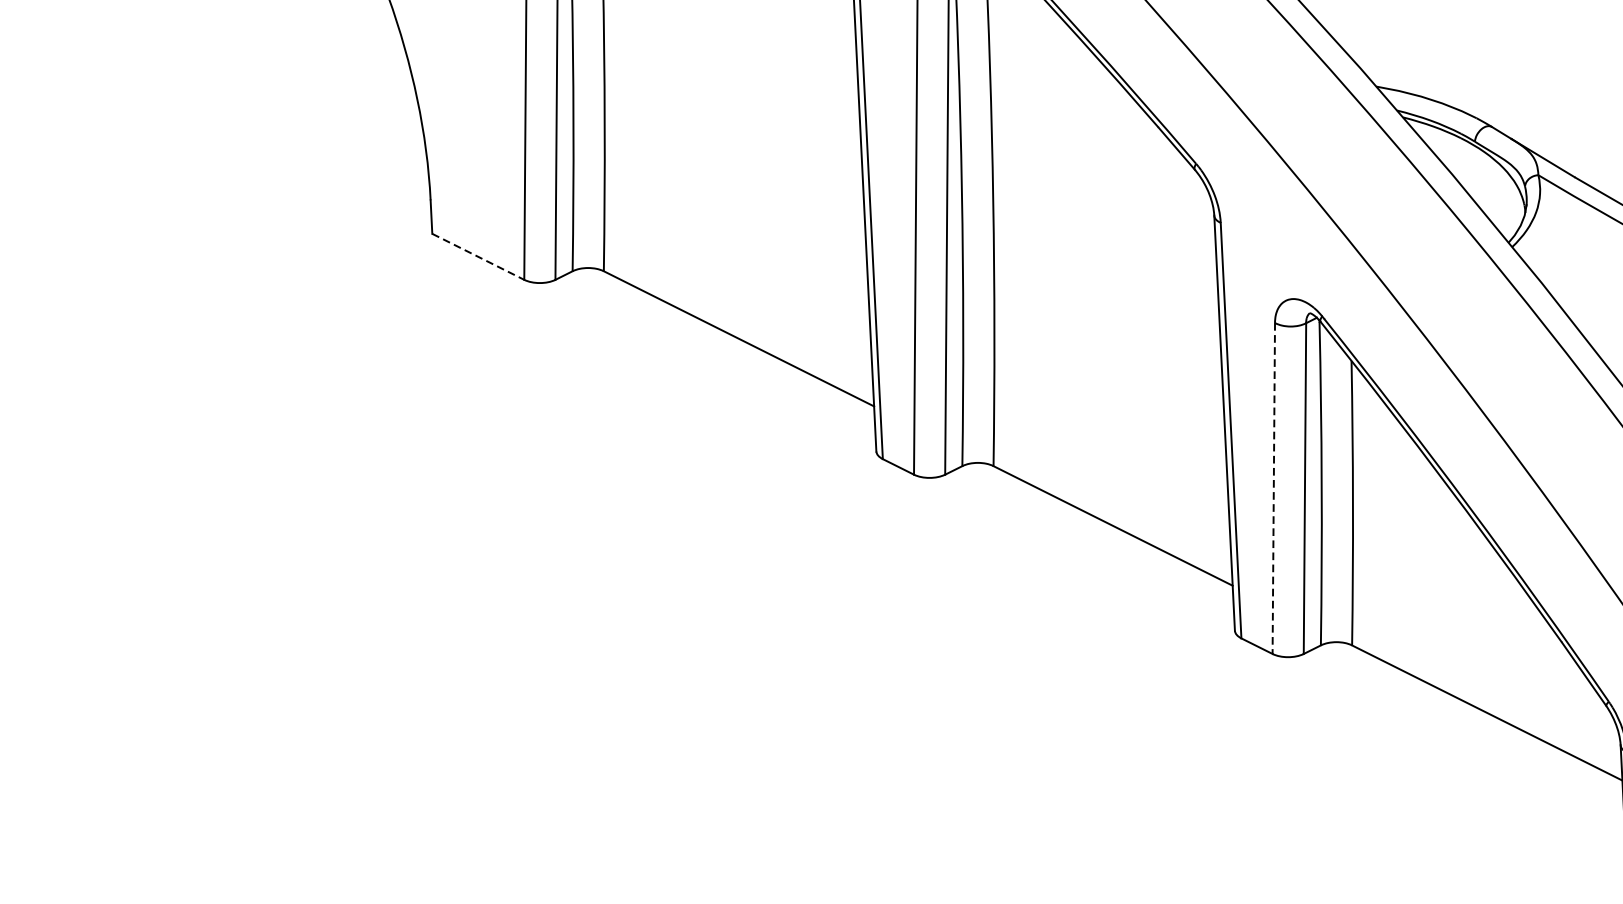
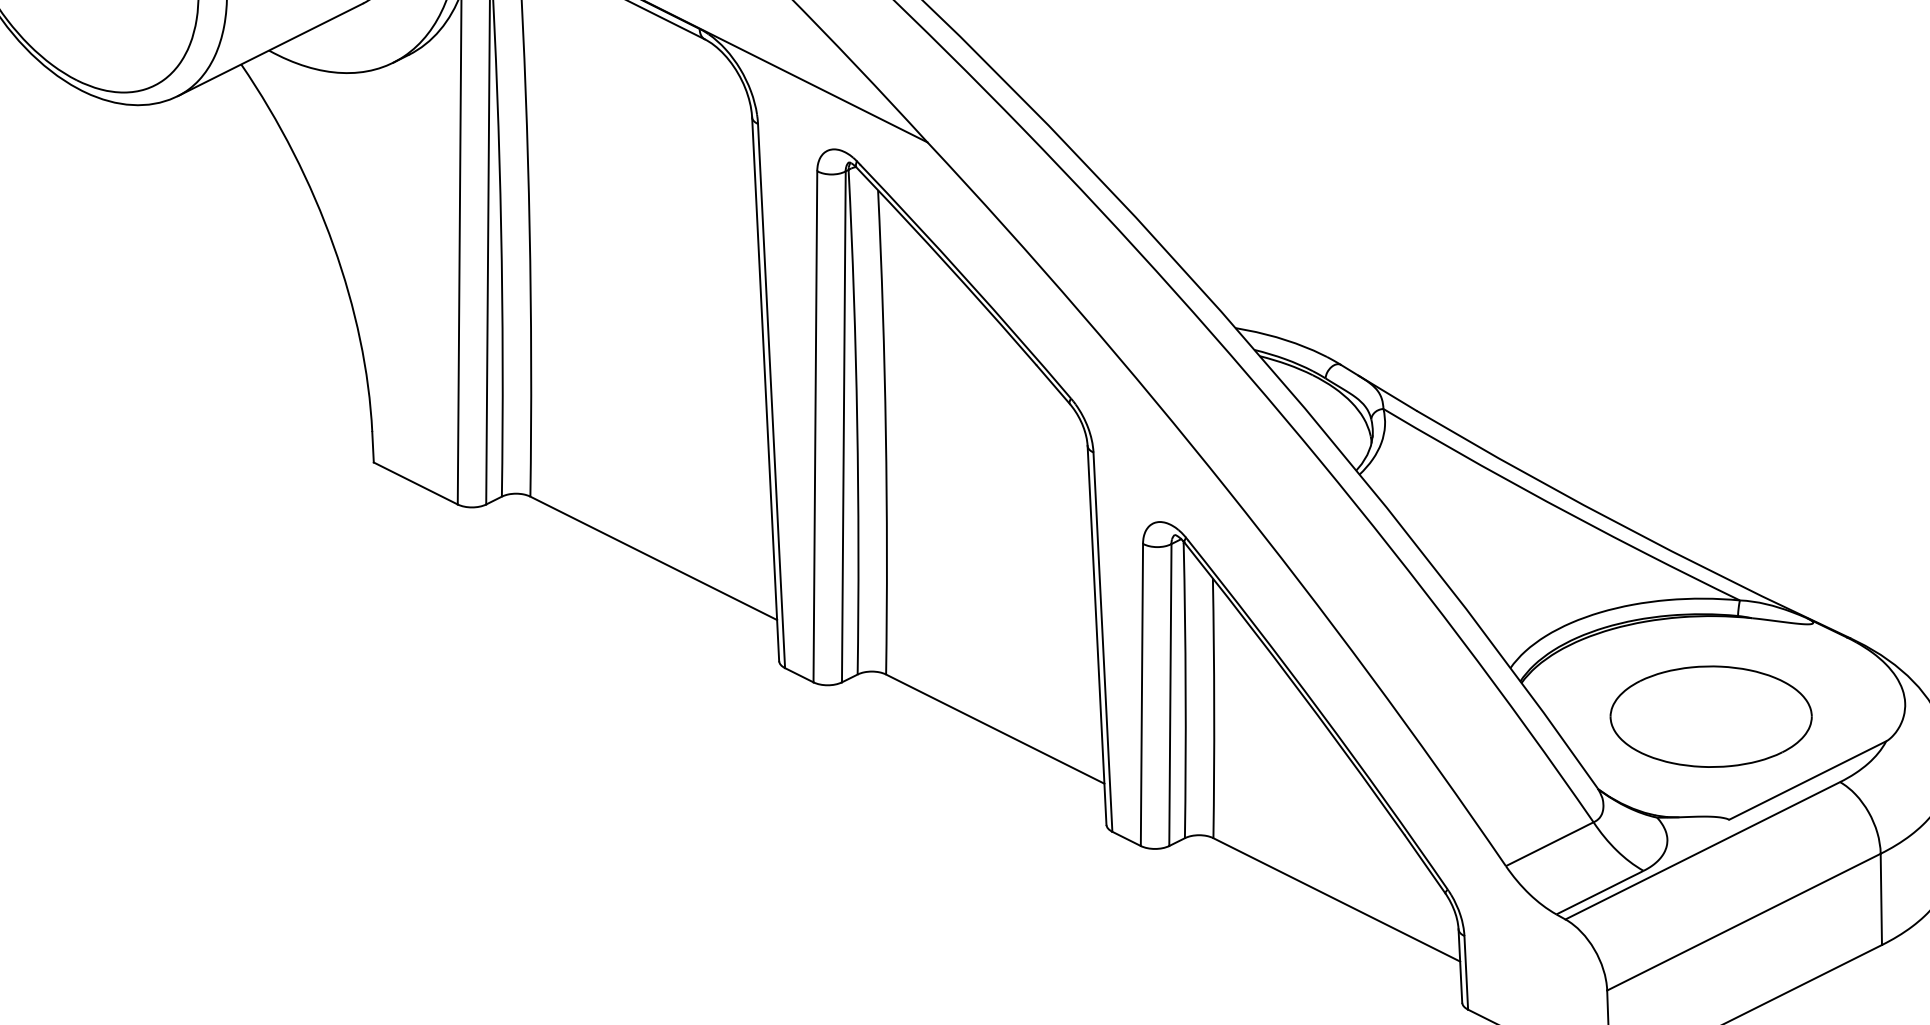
line: (477, 256) -> (415, 483), dashed -> solid
line: (1273, 489) -> (1141, 695), dashed -> solid

